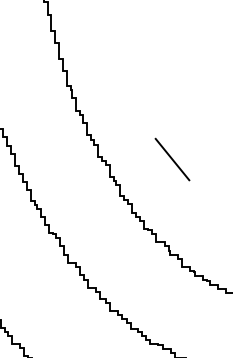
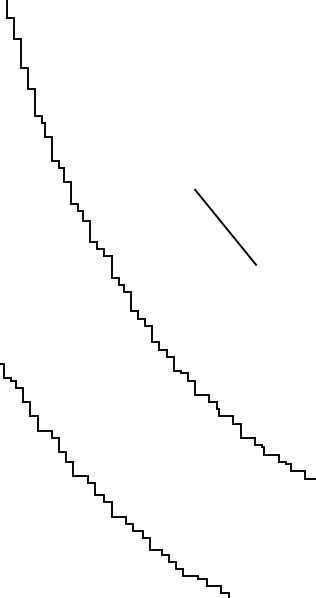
line: (172, 159) -> (225, 227), moved

